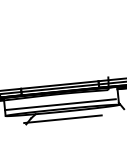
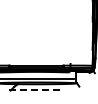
line: (63, 119) -> (36, 89), solid -> dashed

